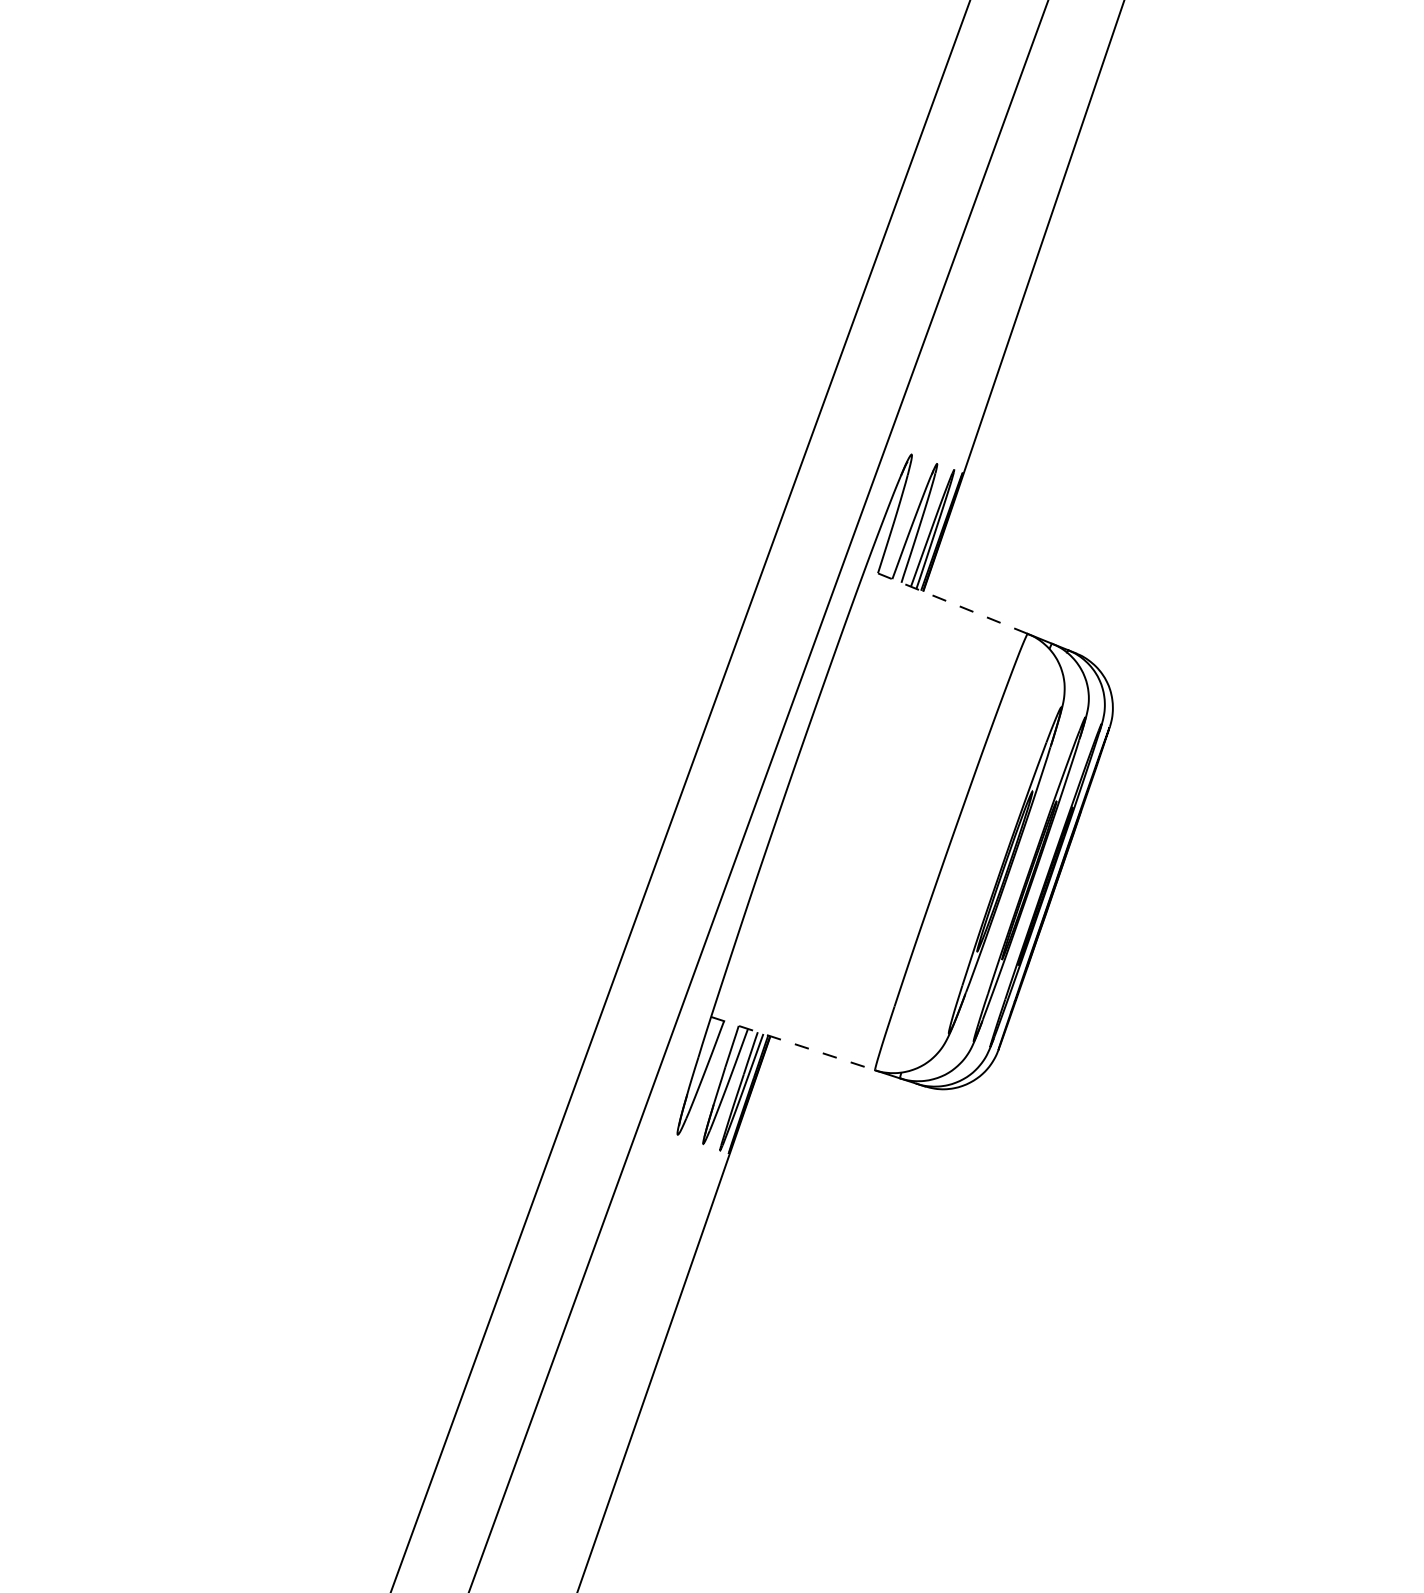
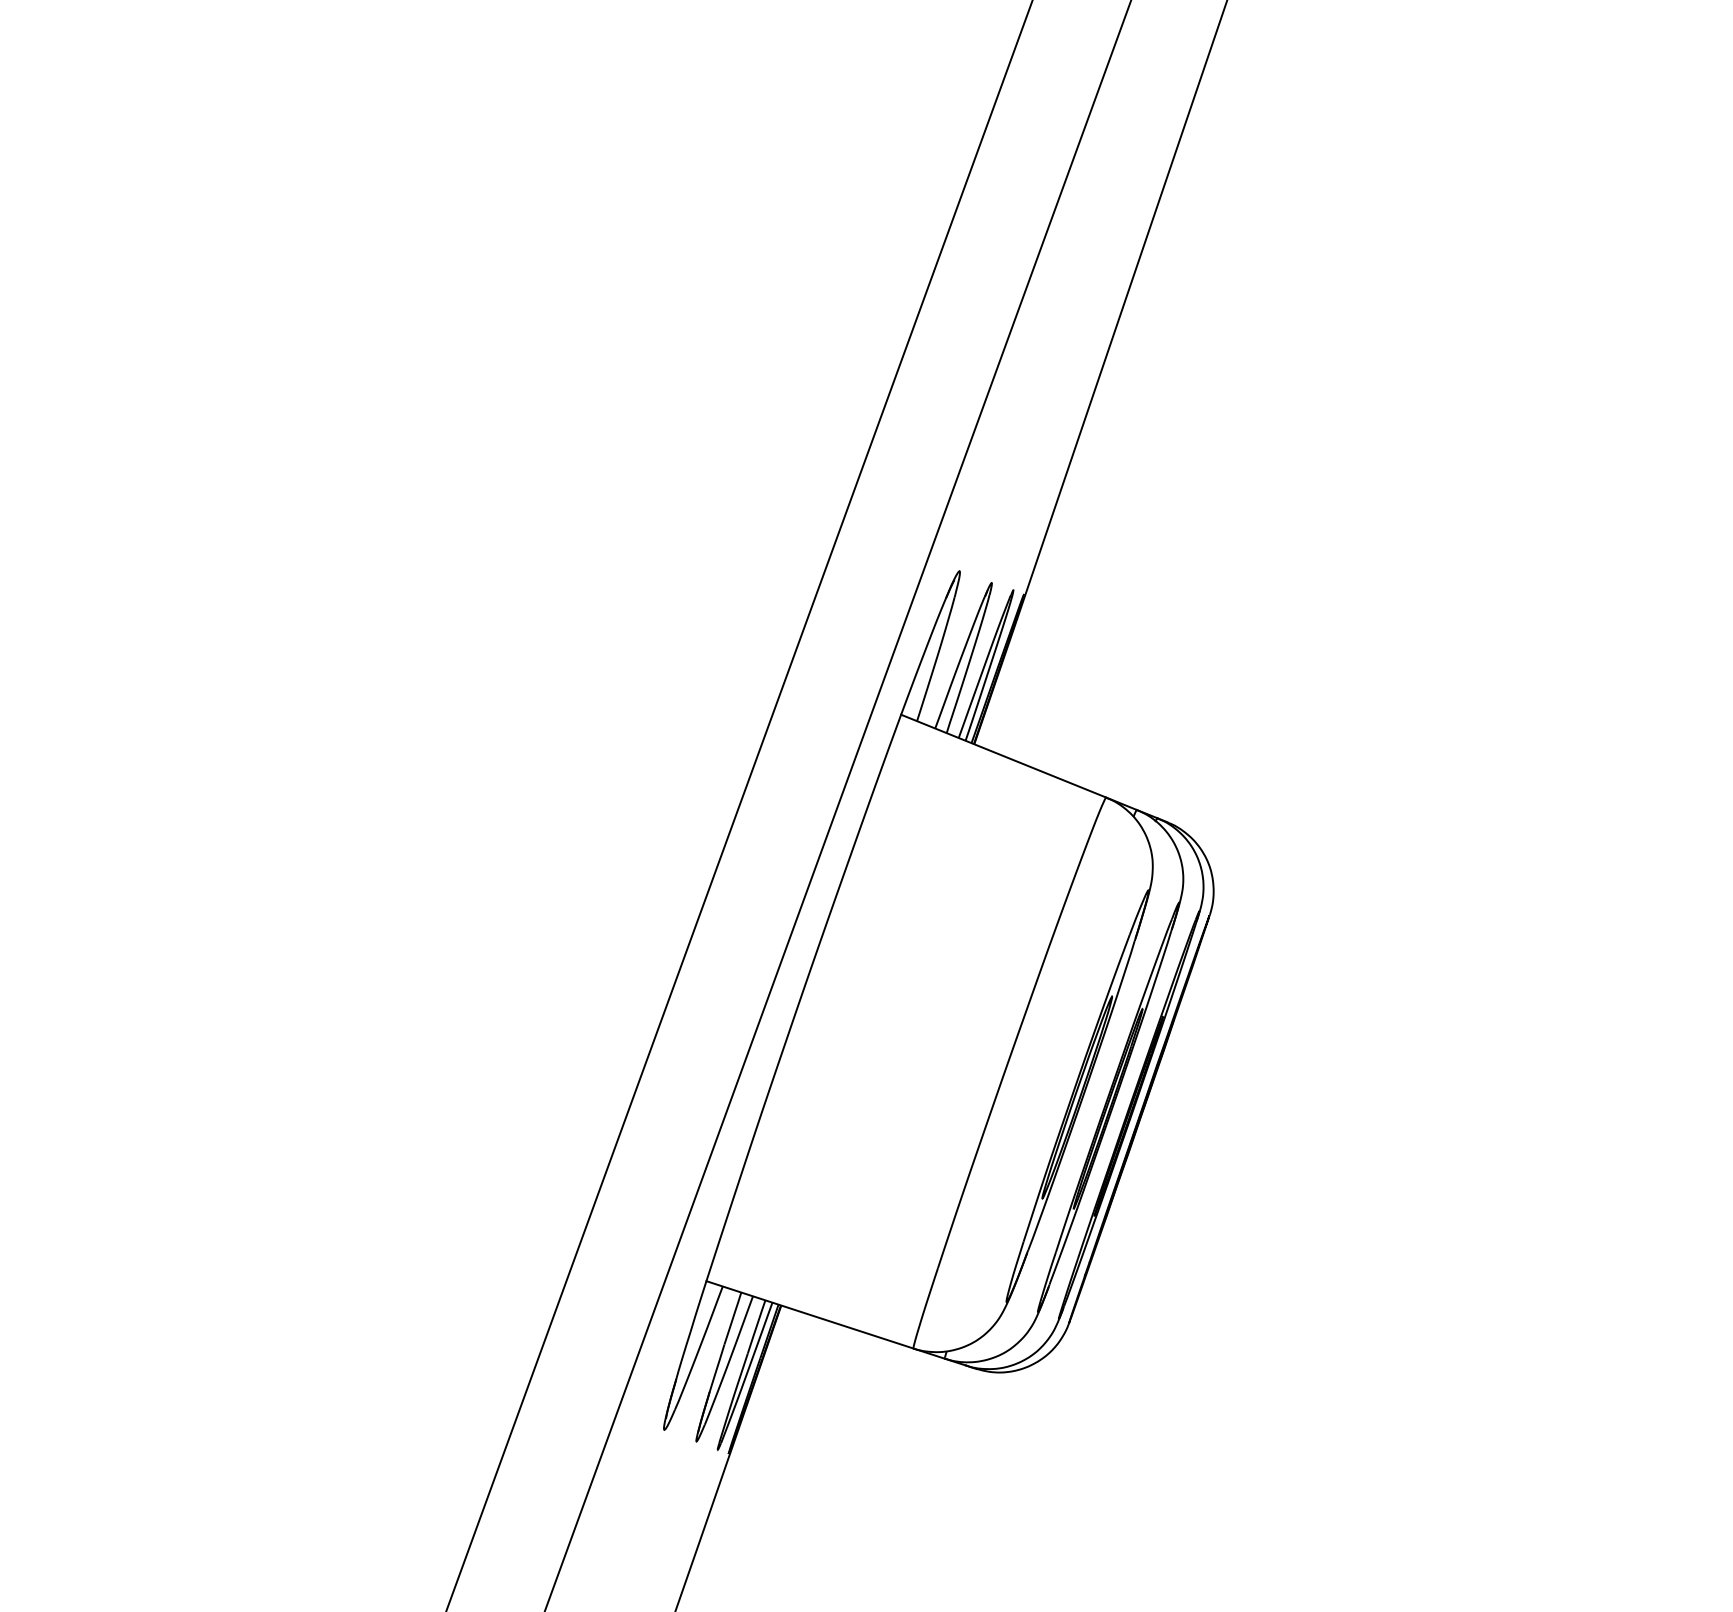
line: (946, 601) -> (1003, 756), dashed -> solid
line: (793, 1043) -> (810, 1314), dashed -> solid

